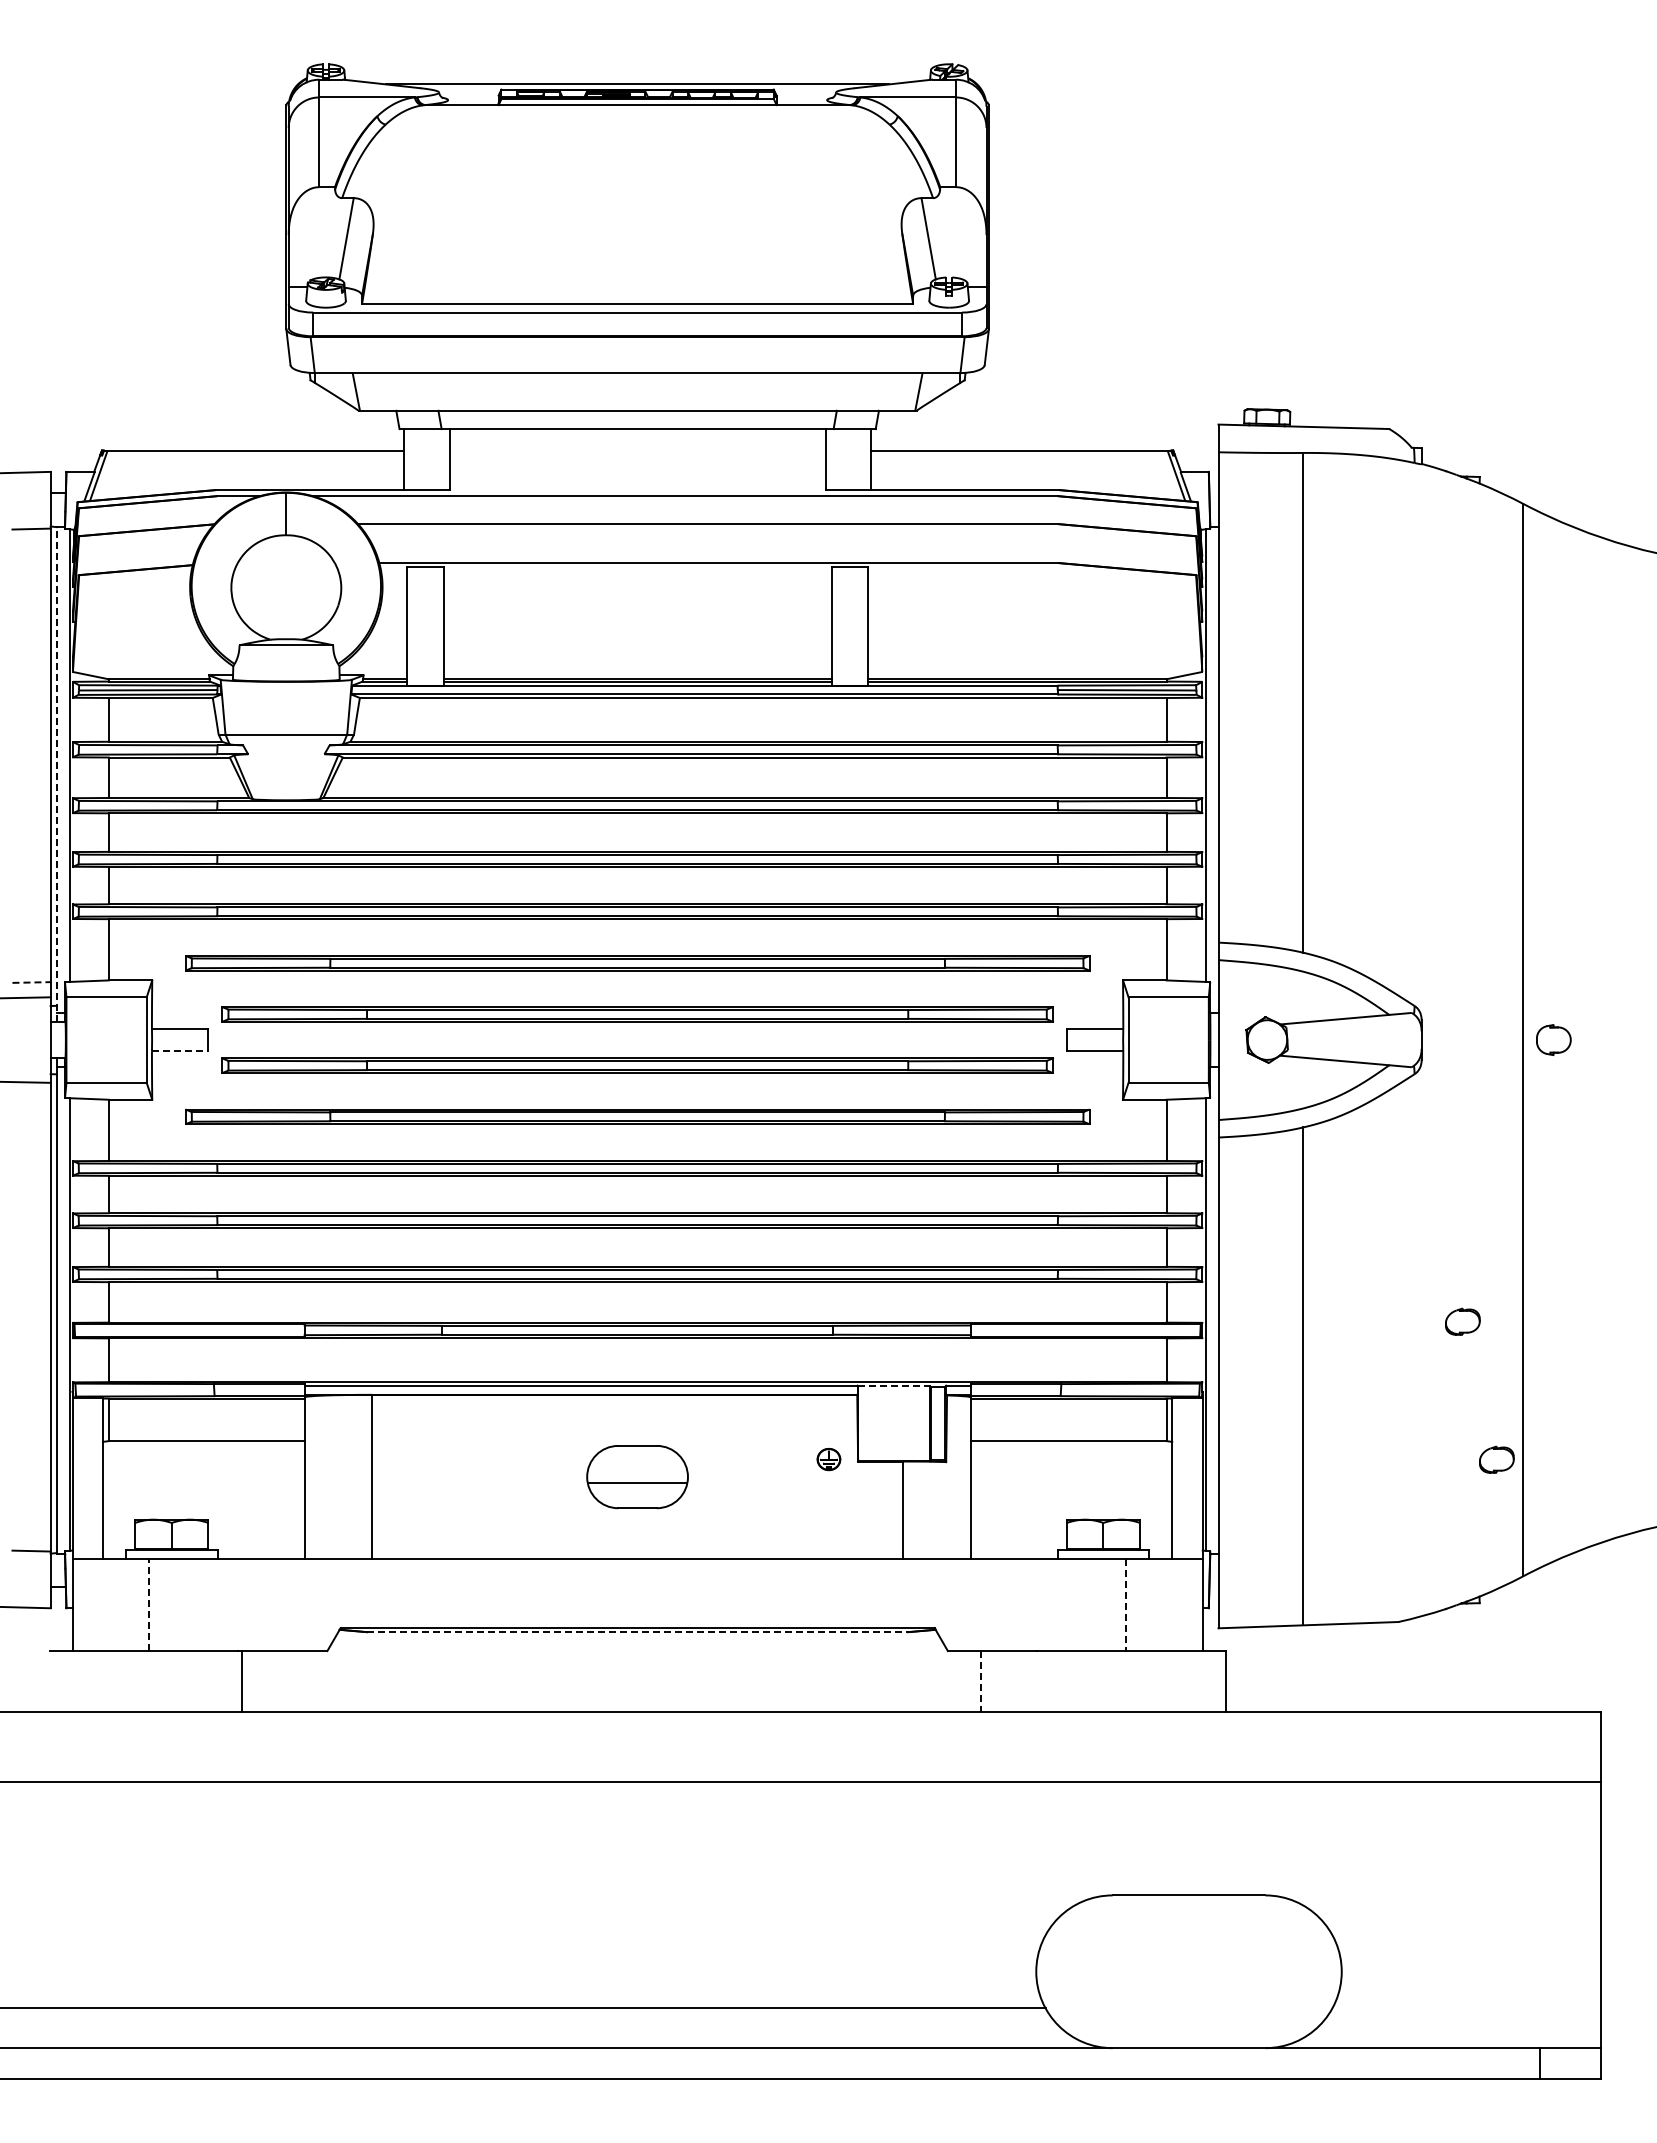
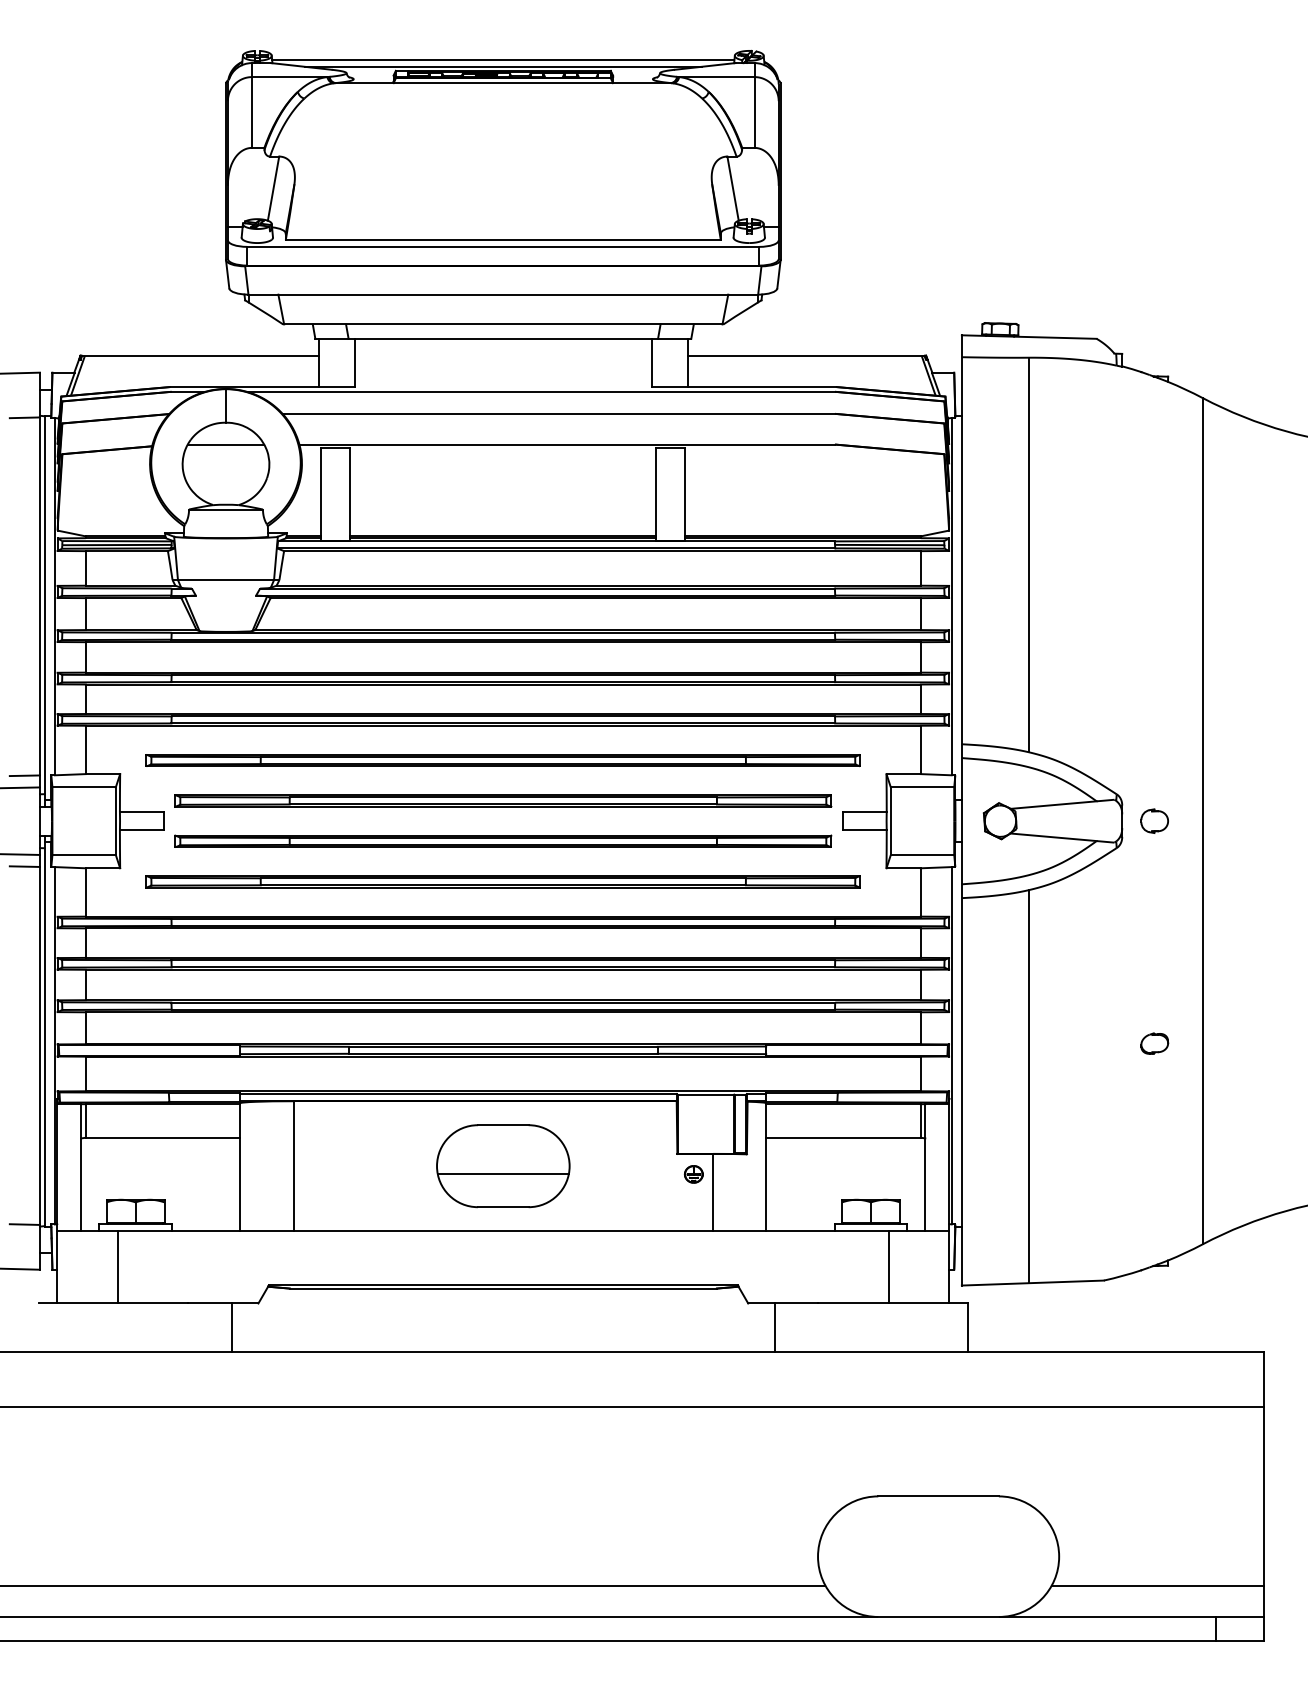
line: (637, 76) -> (503, 60), added
line: (285, 562) -> (225, 444), added
line: (56, 774) -> (44, 611), dashed -> solid
line: (32, 982) -> (25, 775), dashed -> solid
part: (1553, 1039) -> (1154, 820), moved
line: (179, 1051) -> (141, 830), dashed -> solid
line: (31, 1097) -> (24, 866), added
line: (894, 1386) -> (706, 1094), dashed -> solid
part: (828, 1459) -> (693, 1174), moved
part: (1496, 1459) -> (1181, 1152), removed
part: (637, 1476) -> (503, 1165), size x1.67
line: (148, 1605) -> (117, 1267), dashed -> solid
line: (1126, 1605) -> (889, 1267), dashed -> solid
line: (637, 1632) -> (503, 1288), dashed -> solid
line: (241, 1681) -> (231, 1327), moved
line: (981, 1681) -> (774, 1327), dashed -> solid
line: (1466, 2008) -> (1157, 1585), added

